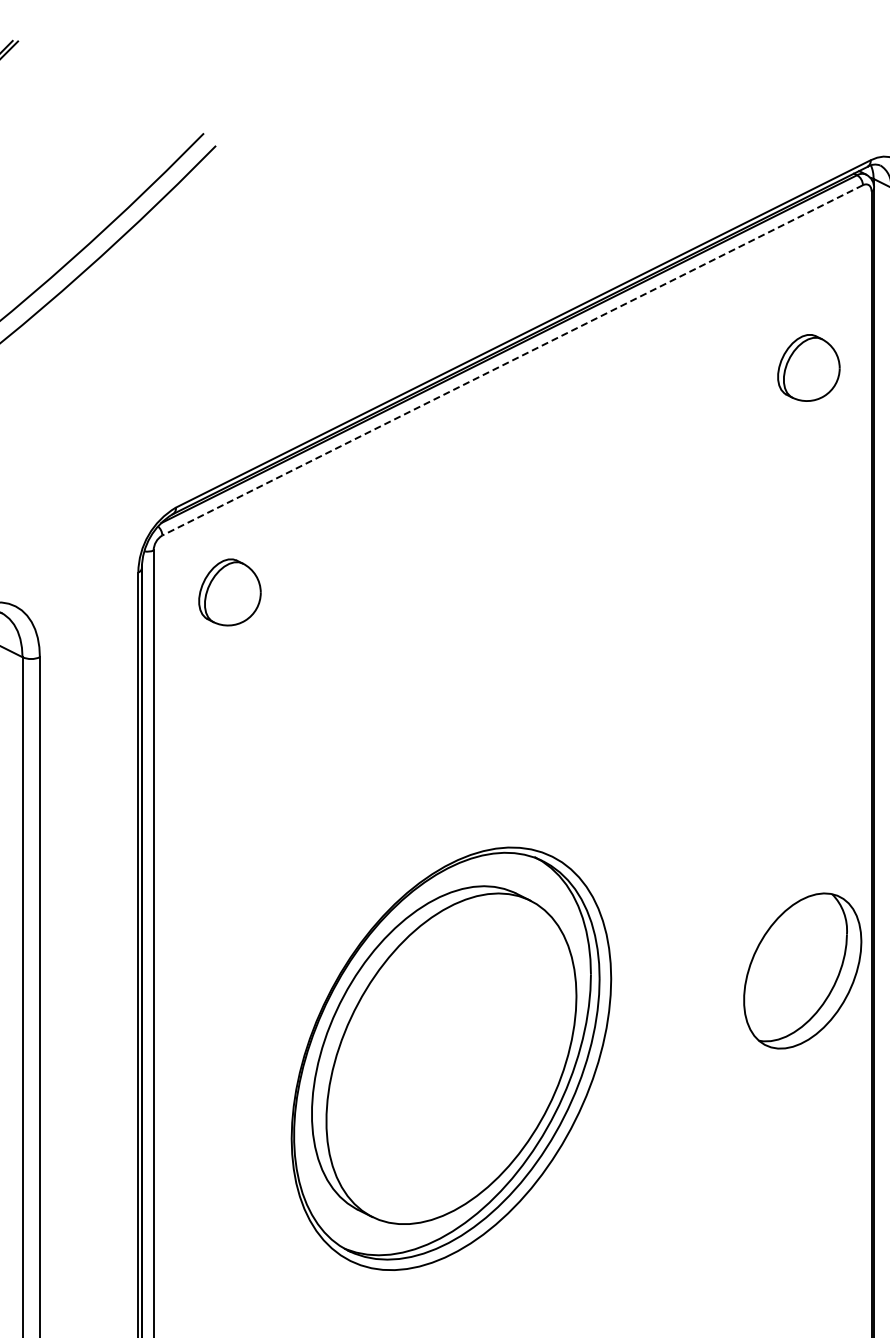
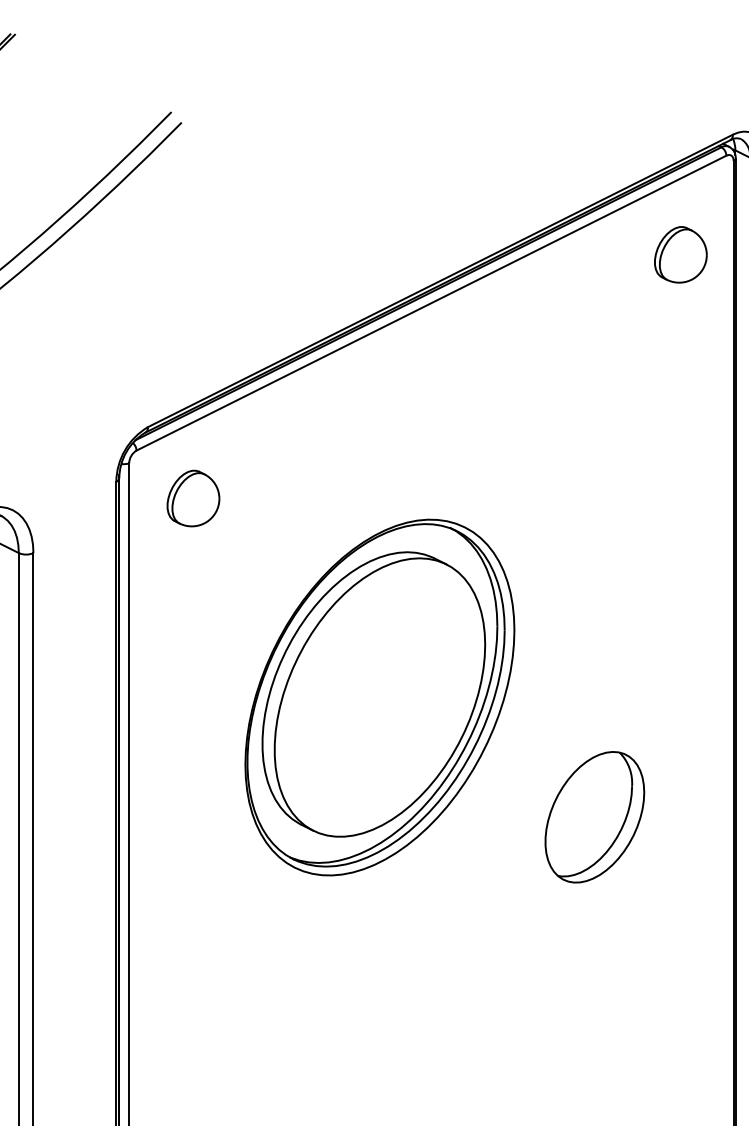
line: (512, 360) -> (431, 303), dashed -> solid
part: (808, 367) -> (680, 254), moved
part: (802, 970) -> (594, 816), moved
part: (451, 1058) -> (379, 697), moved

